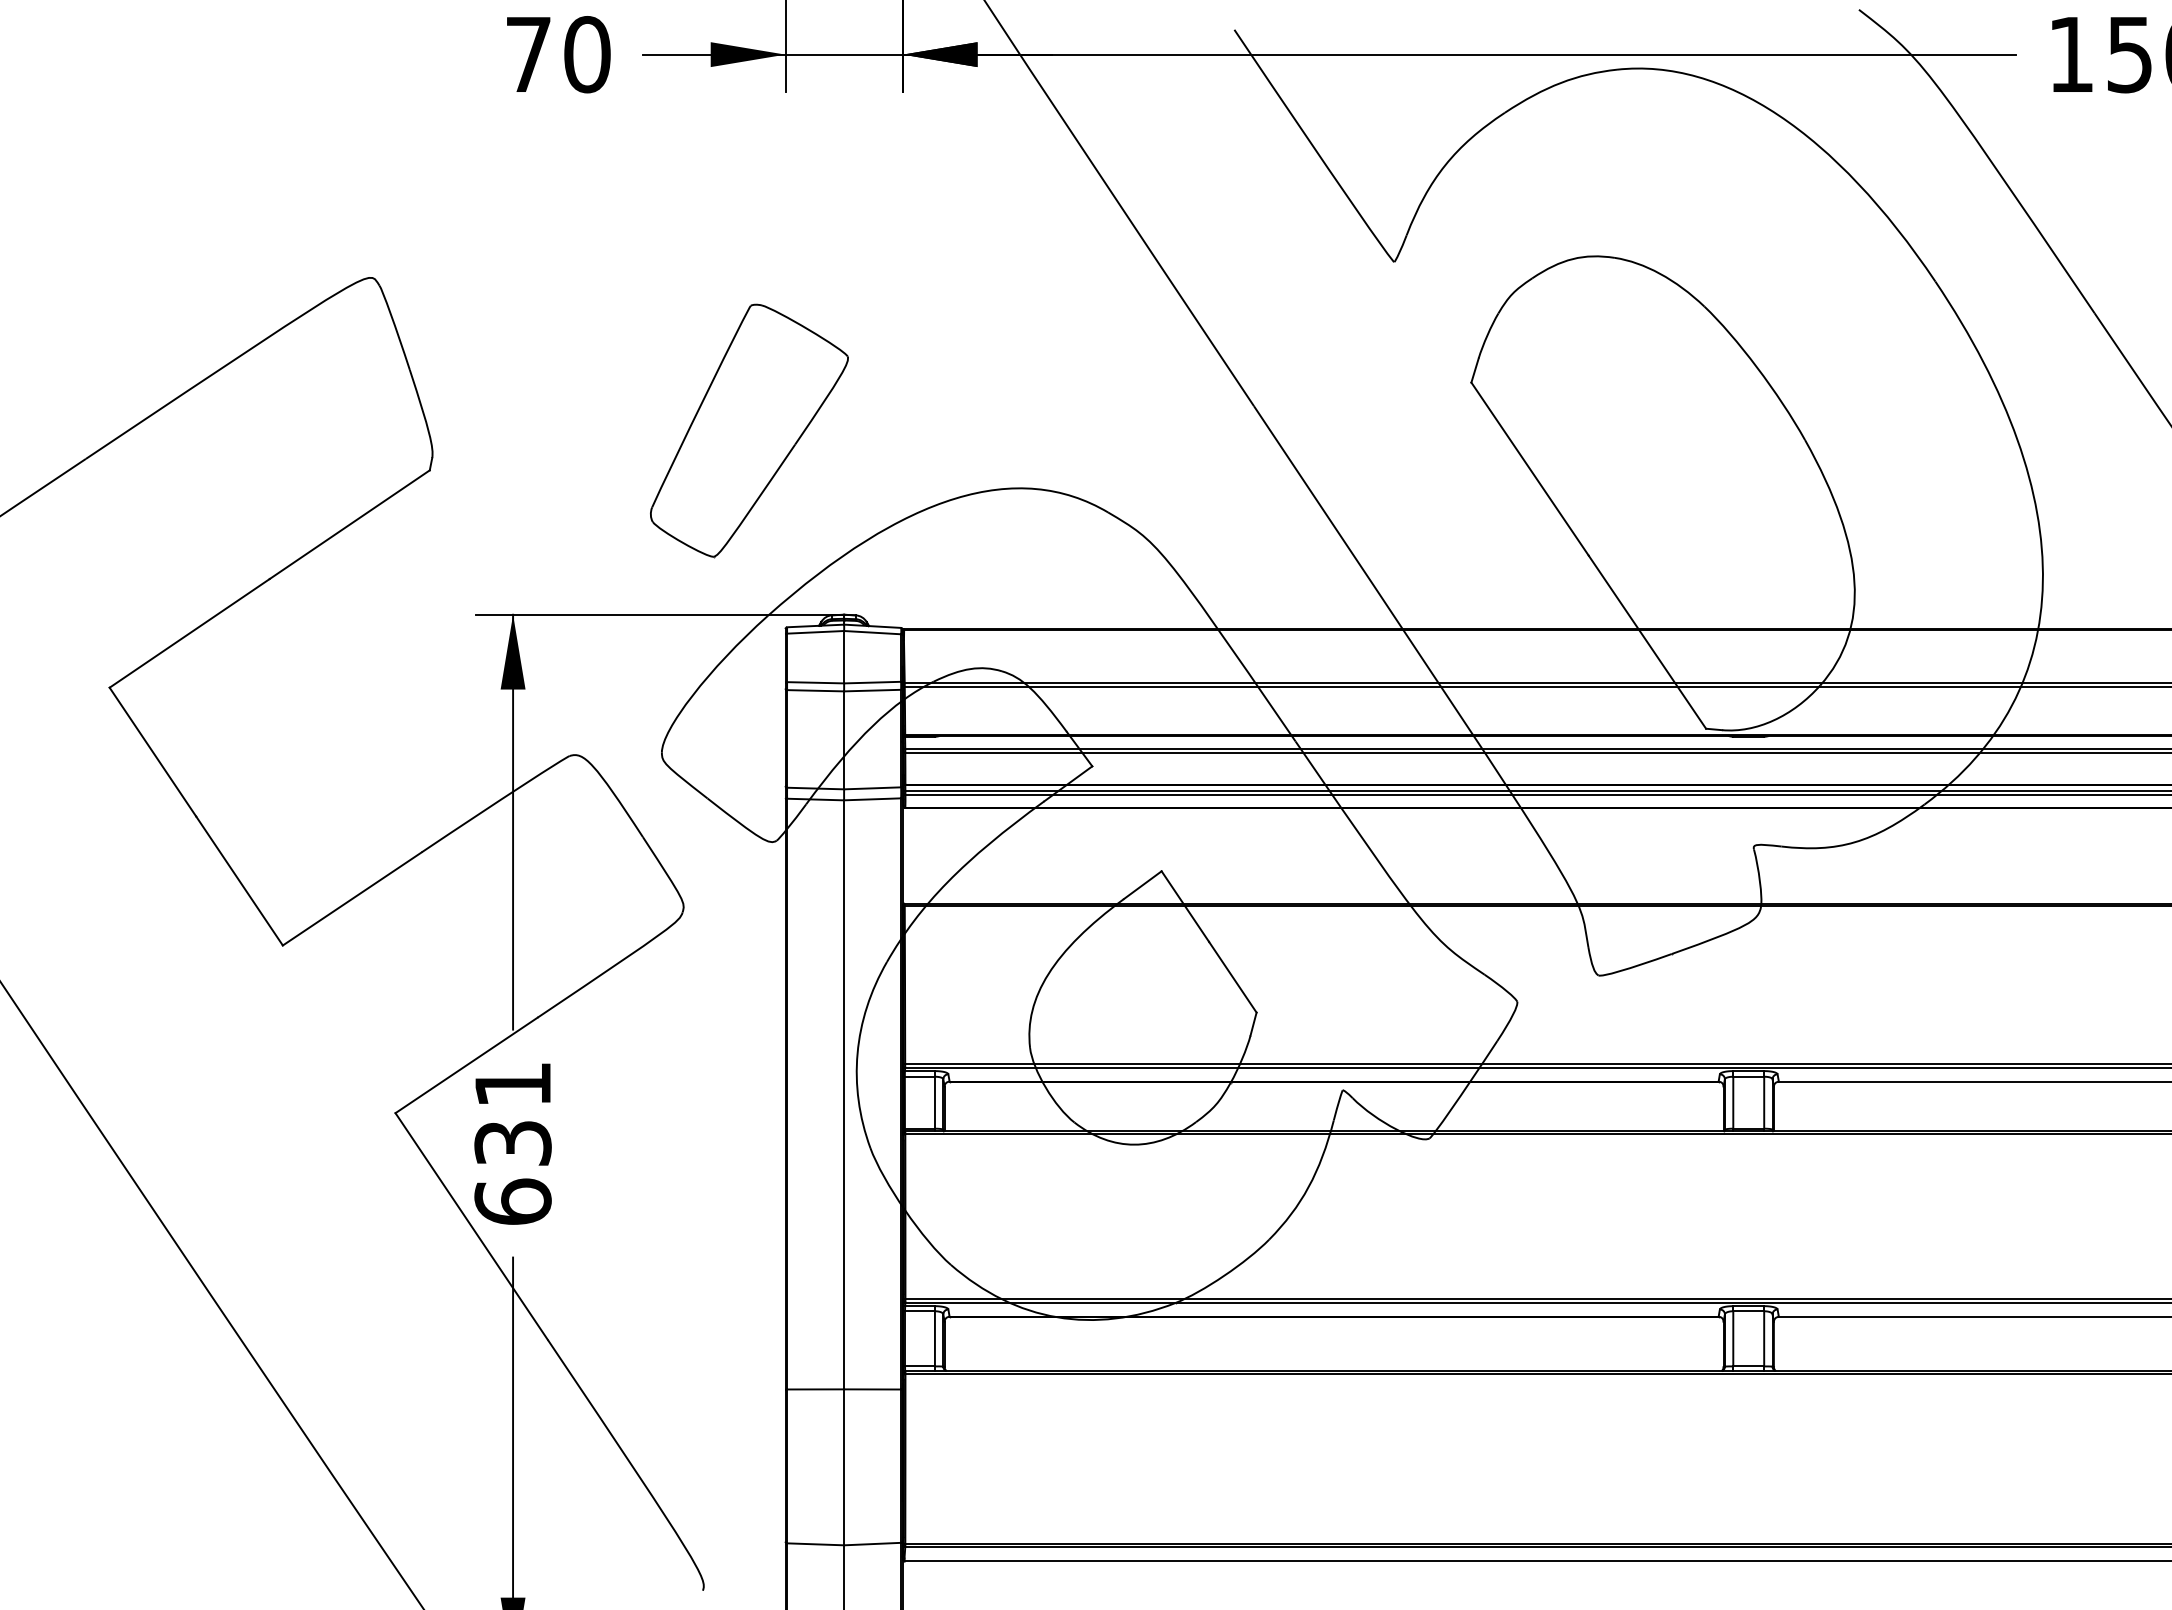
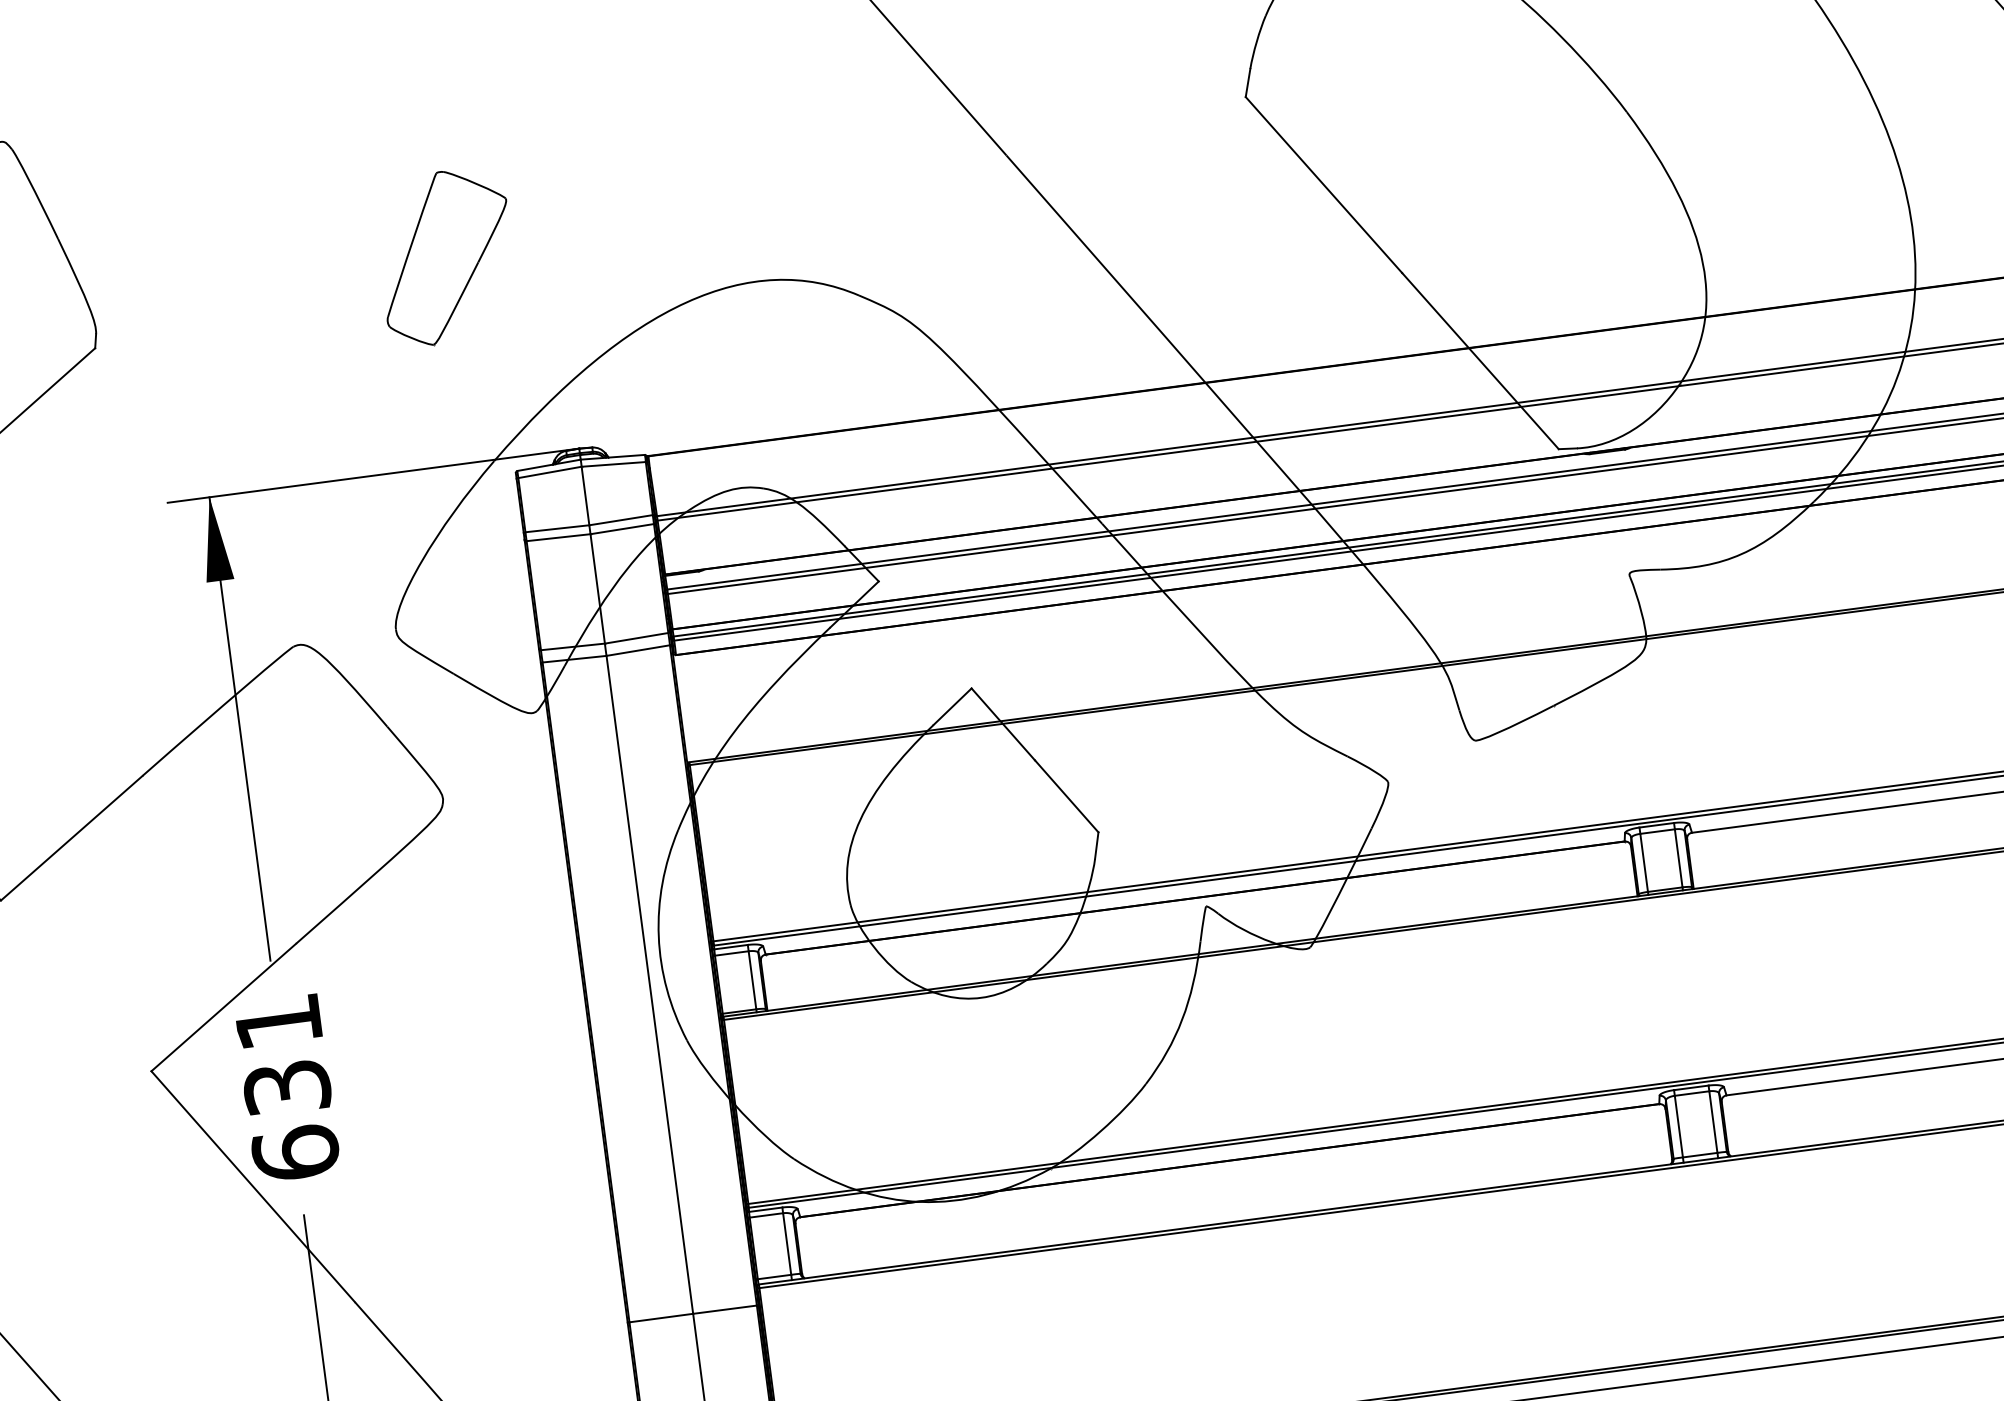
part: (749, 430) -> (446, 256), size x0.6

